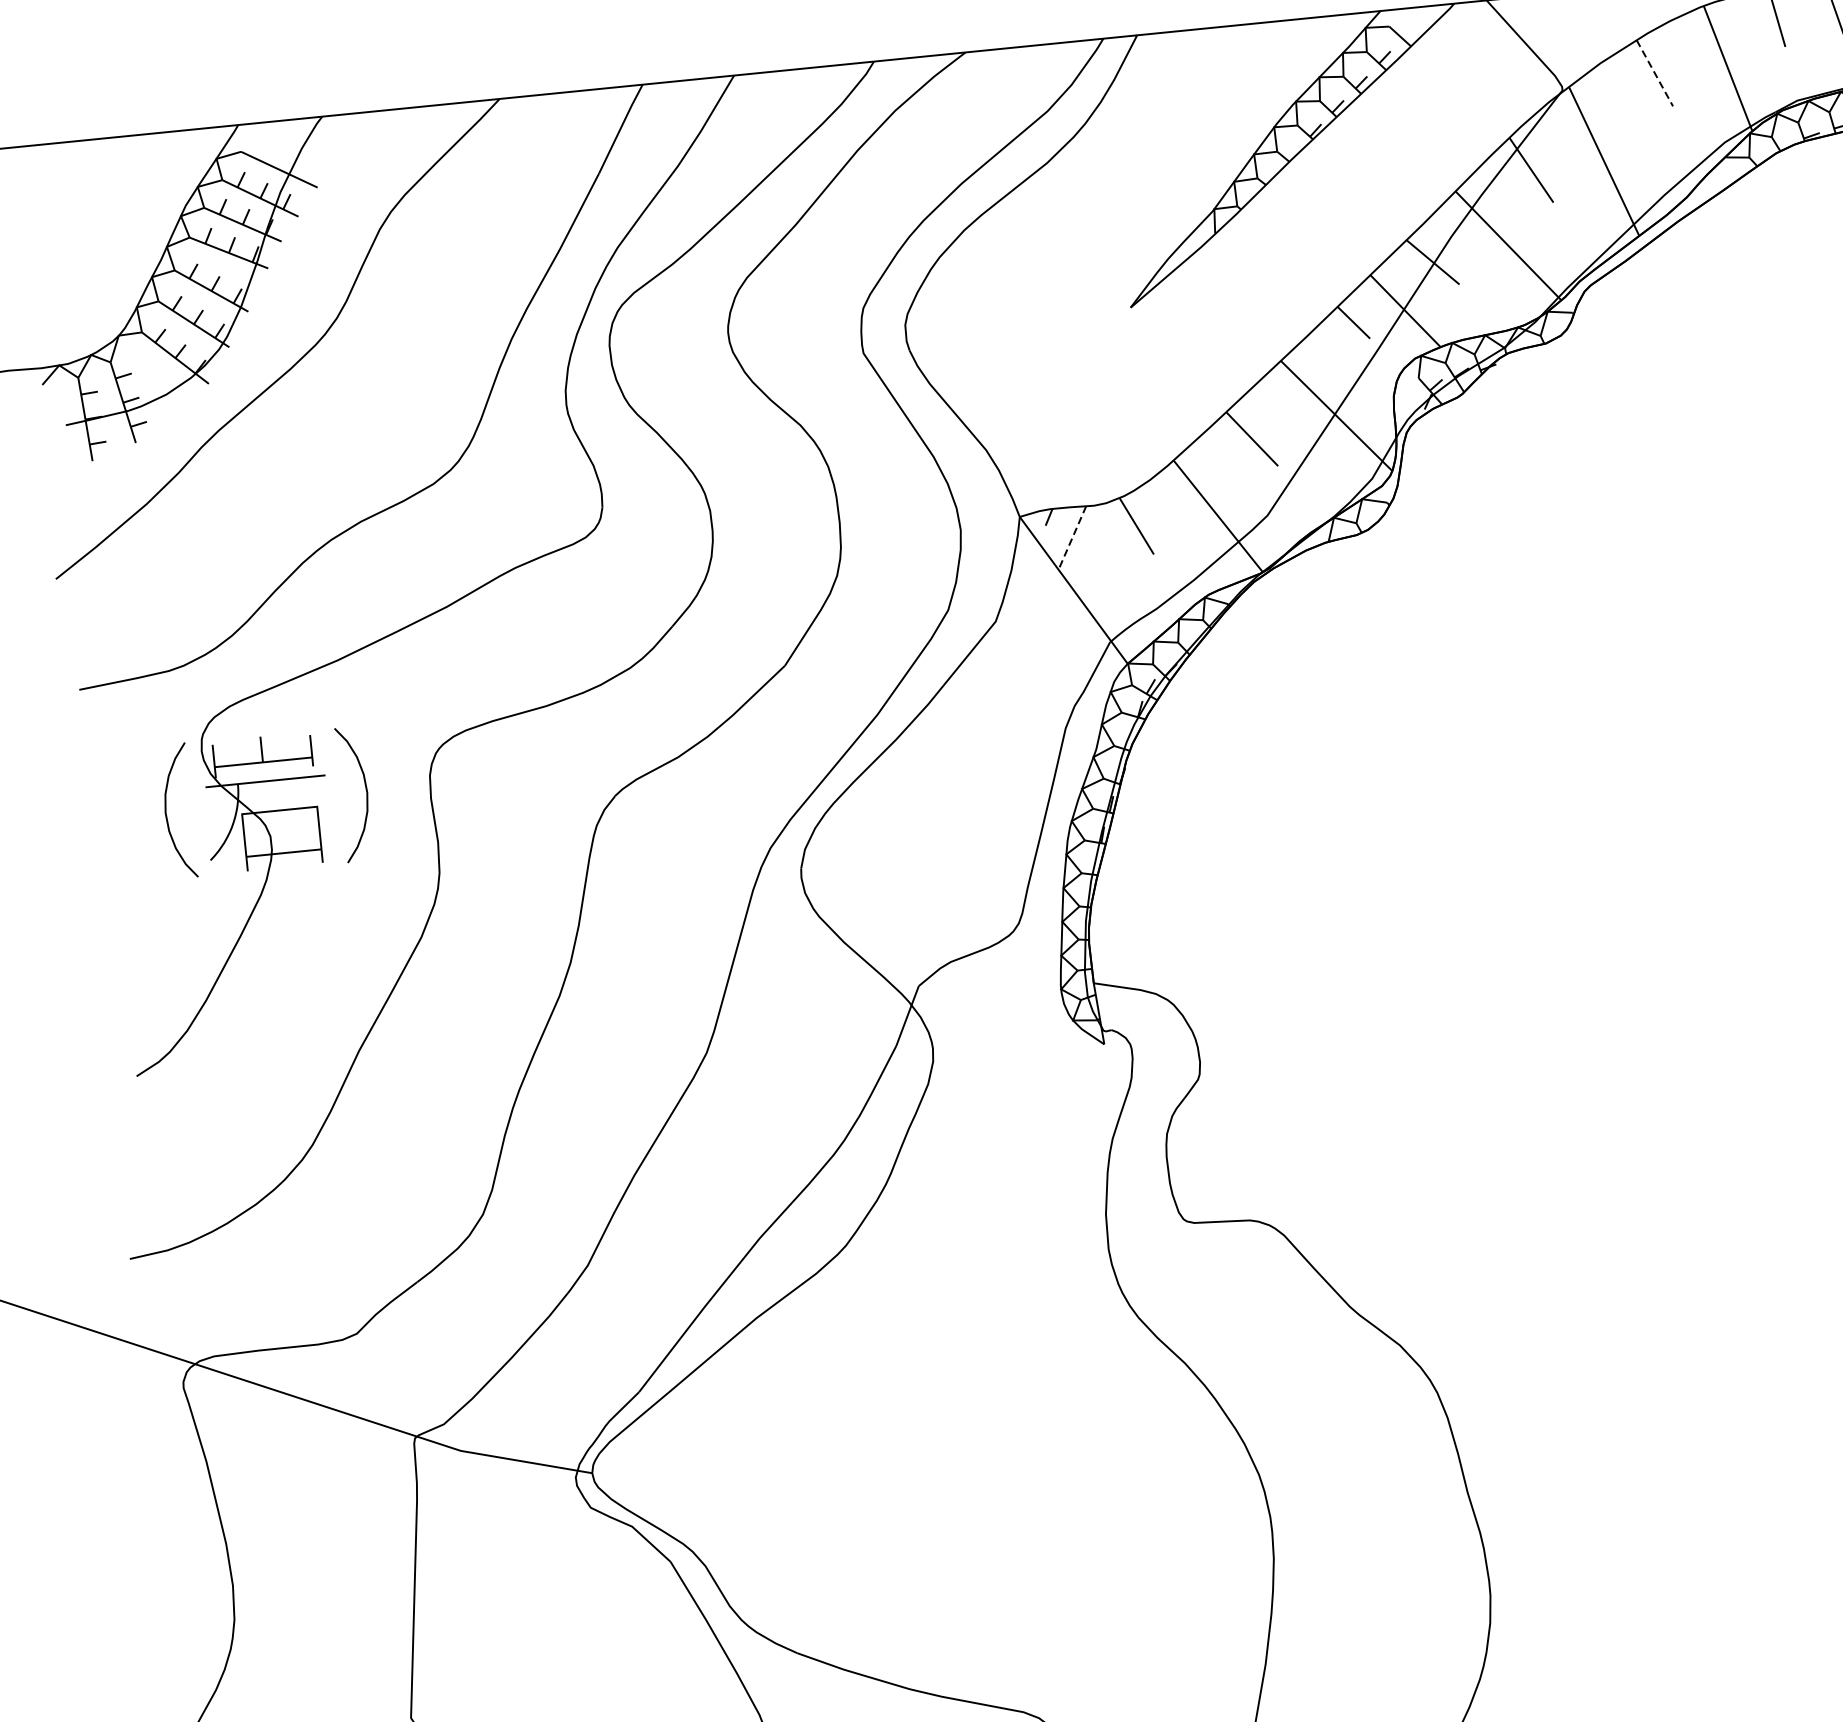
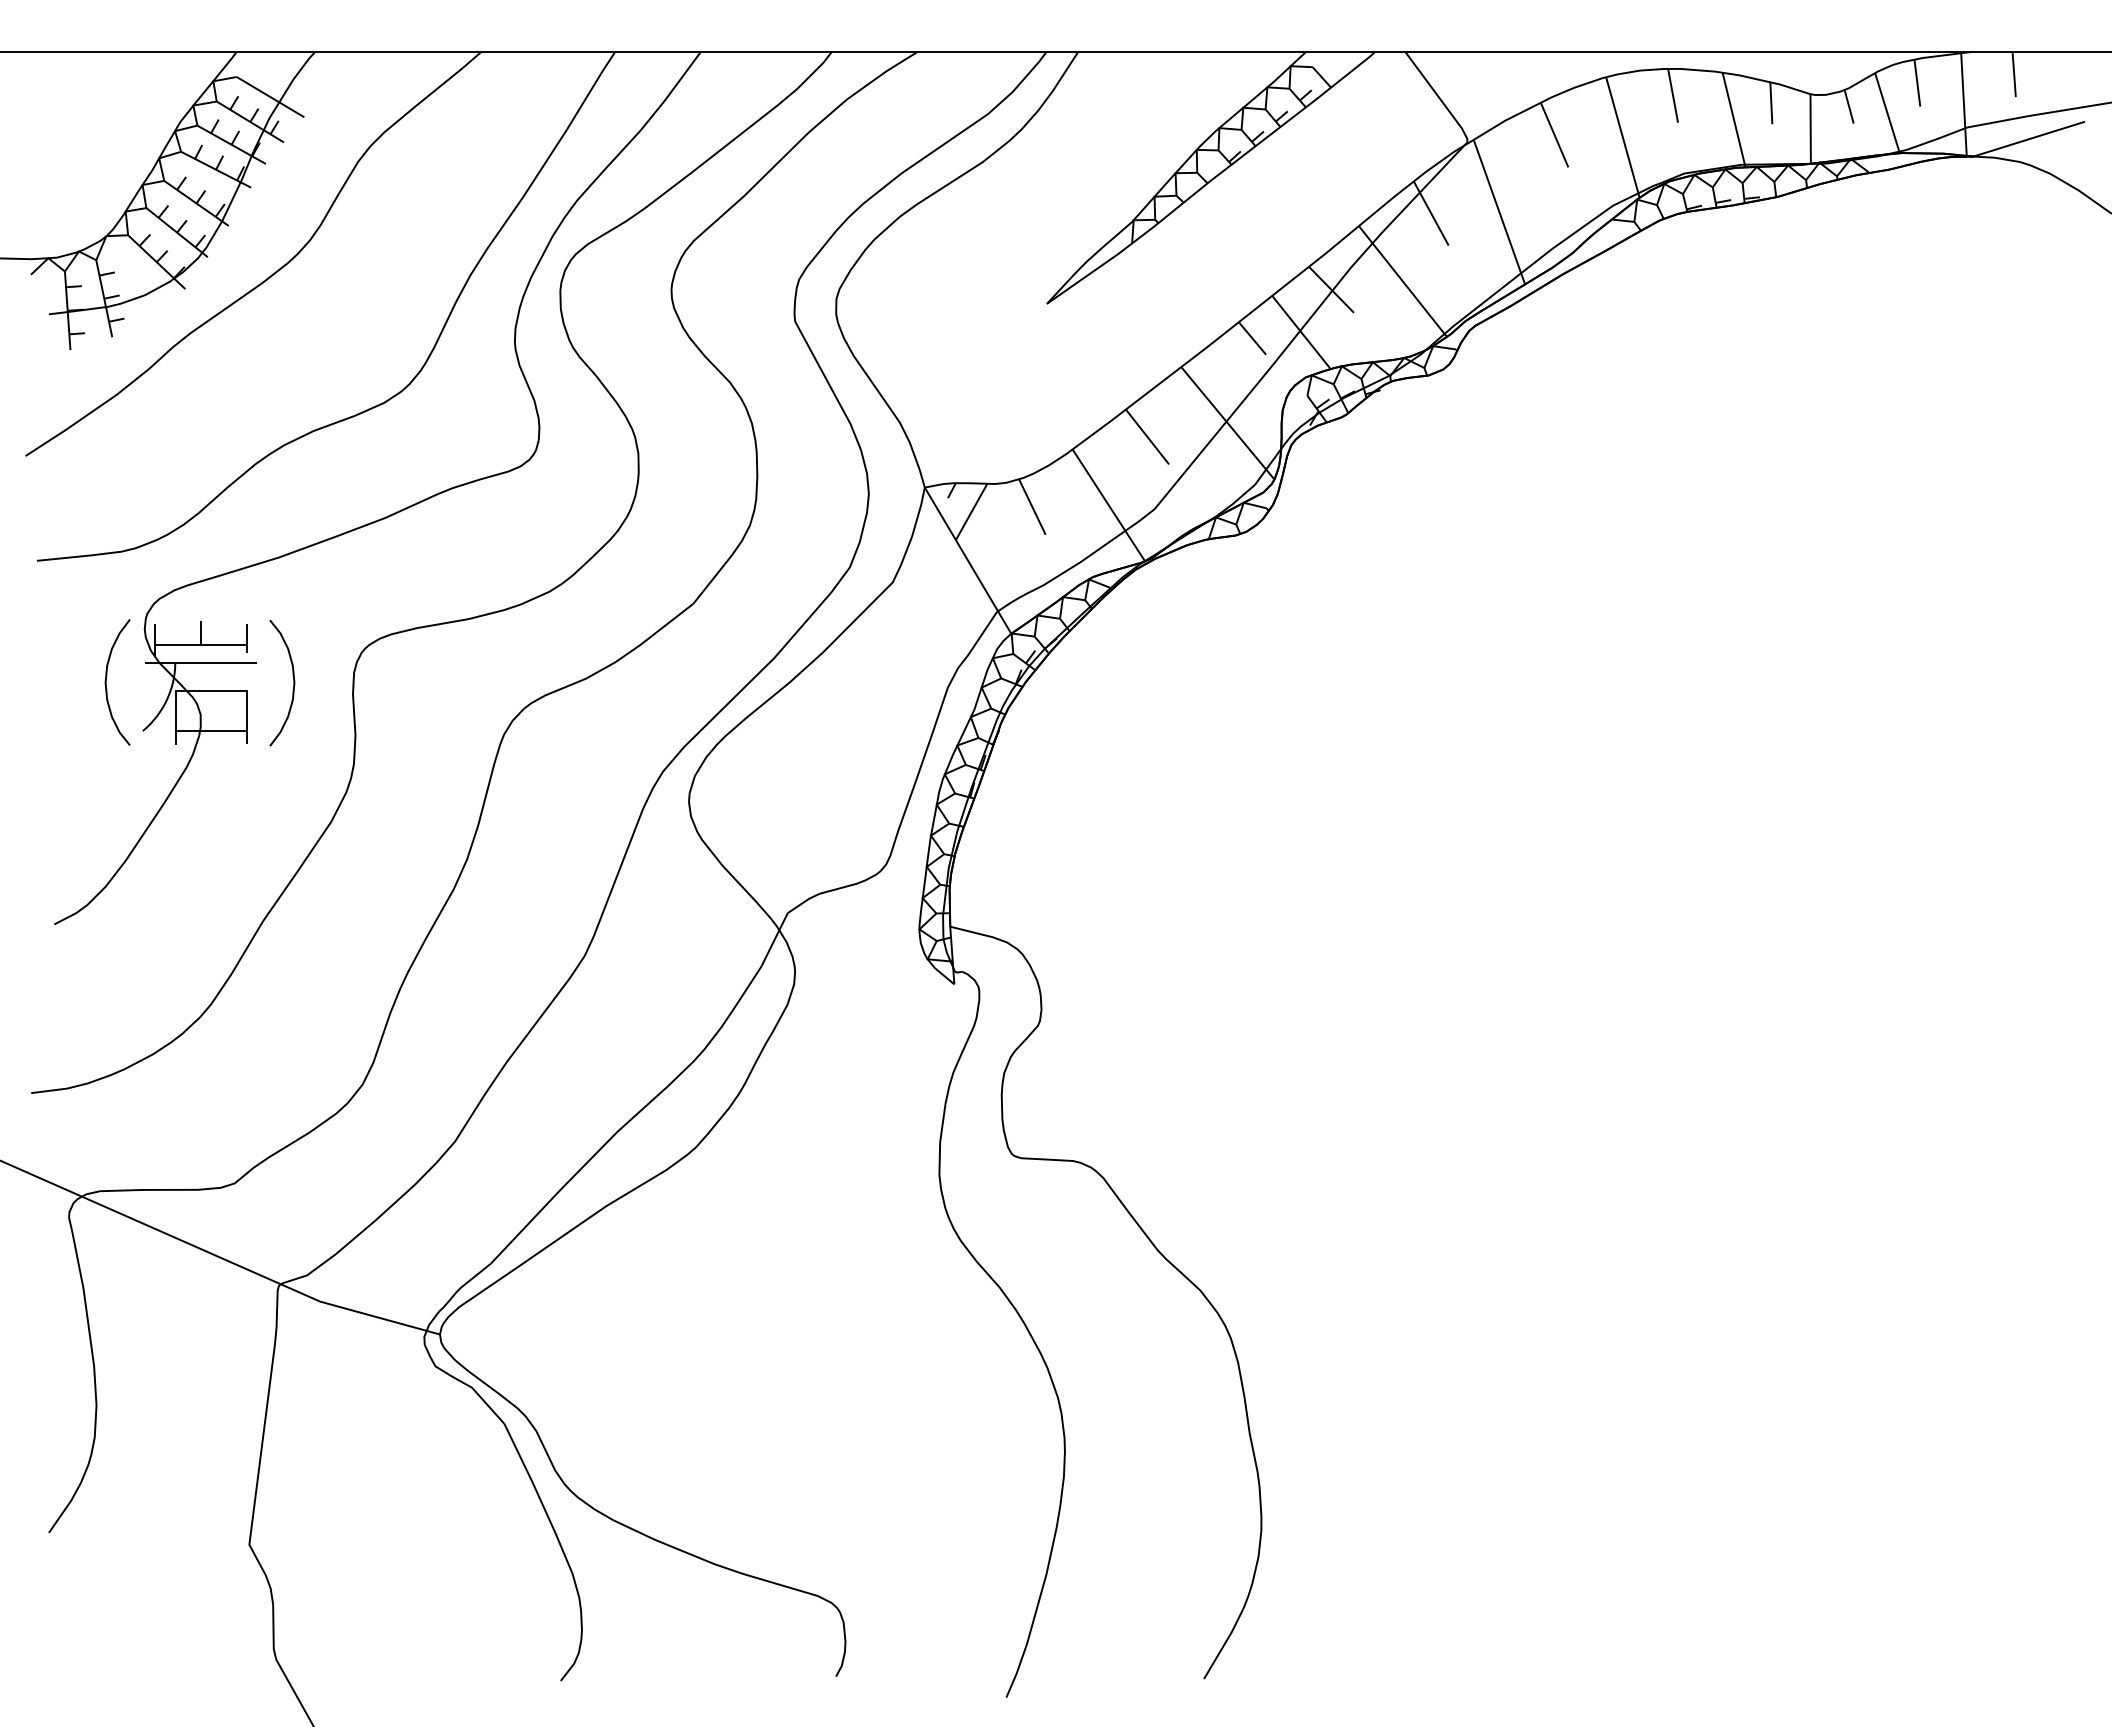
line: (1654, 73) -> (1554, 135), dashed -> solid
line: (1072, 538) -> (971, 512), dashed -> solid

